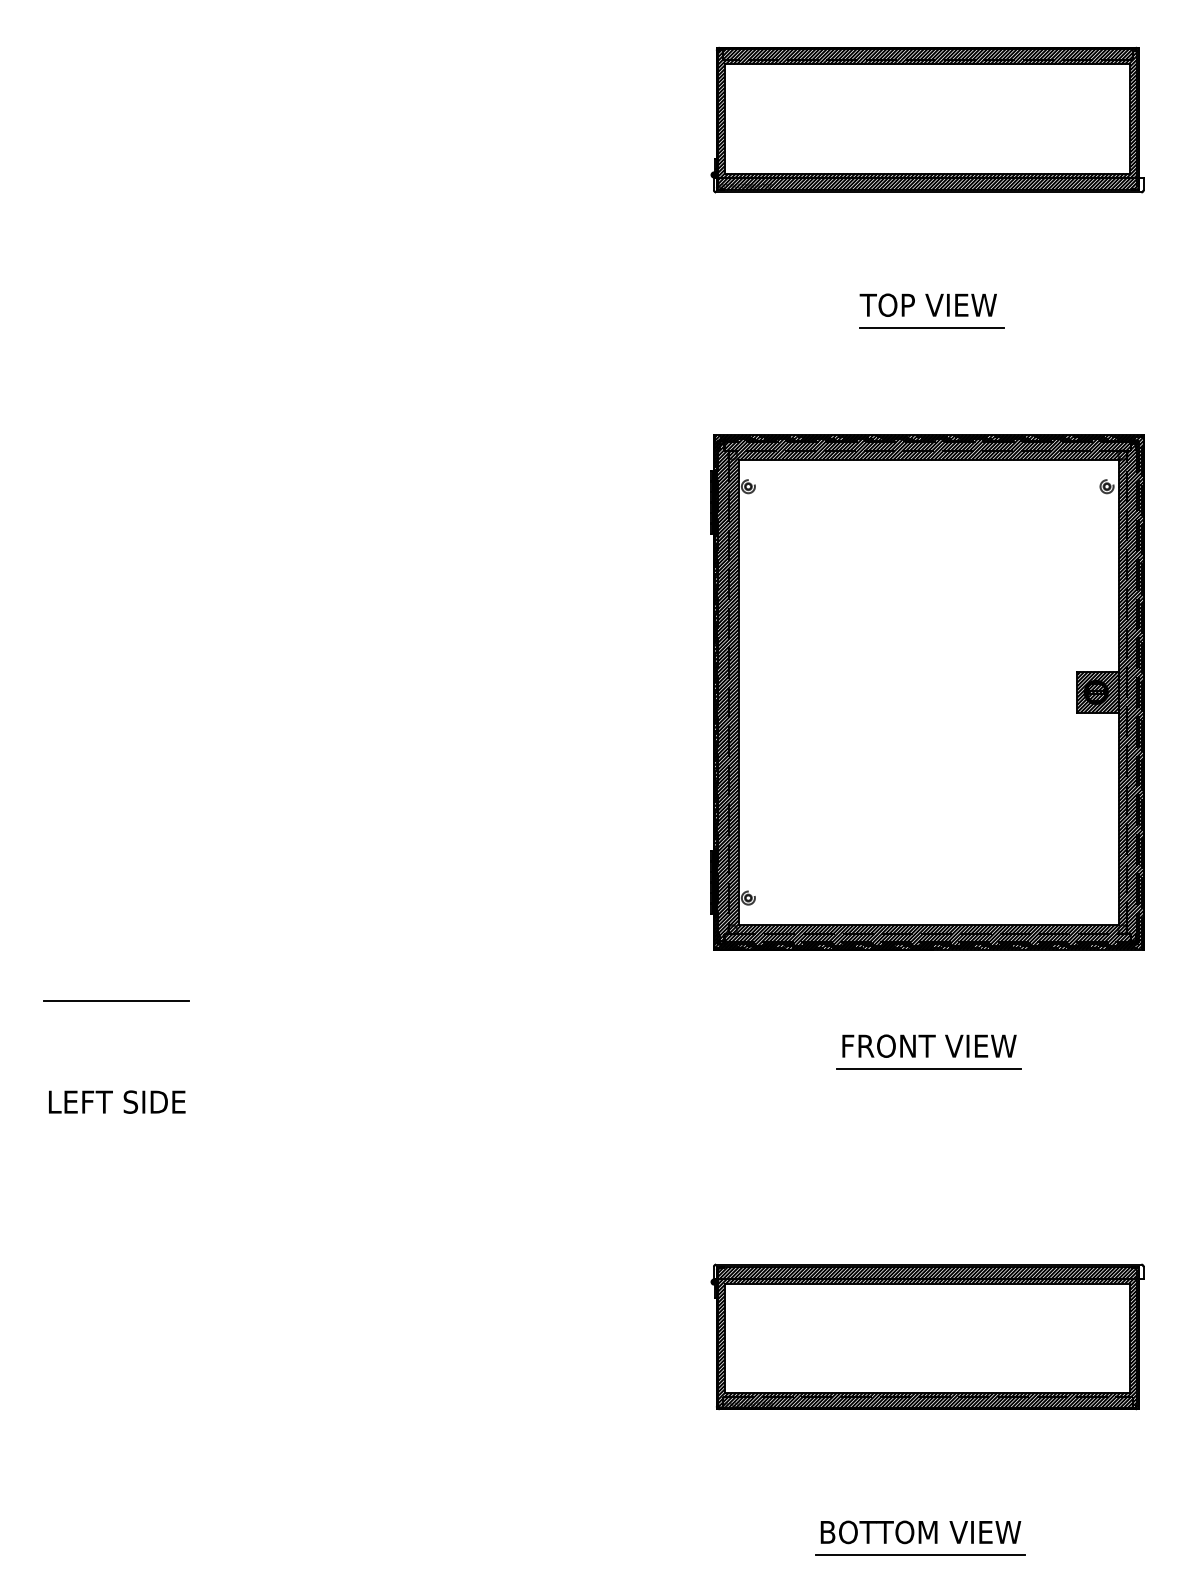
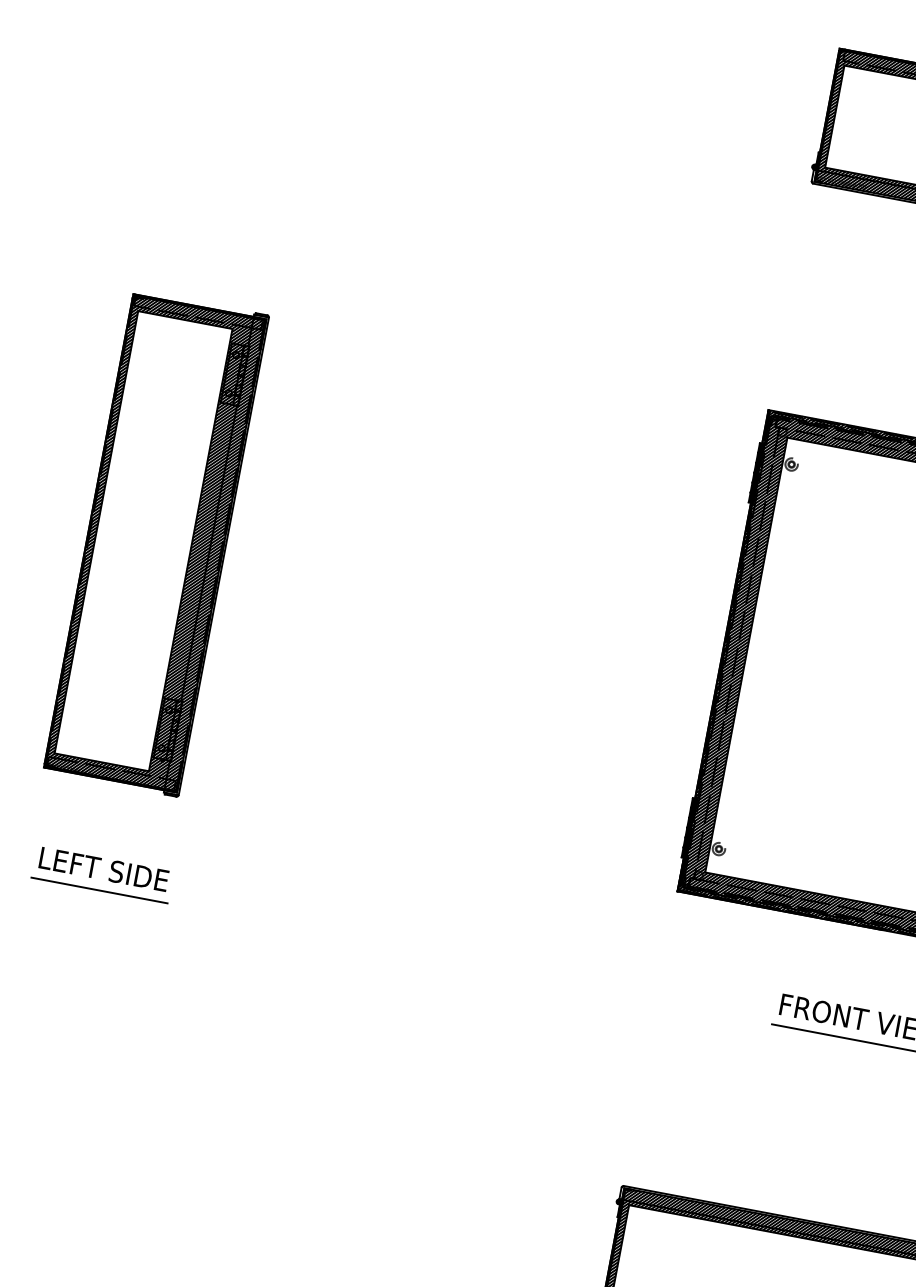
part: (107, 692) -> (156, 543), added
line: (116, 1000) -> (99, 890), moved
text: (117, 1101) -> (104, 868), moved

